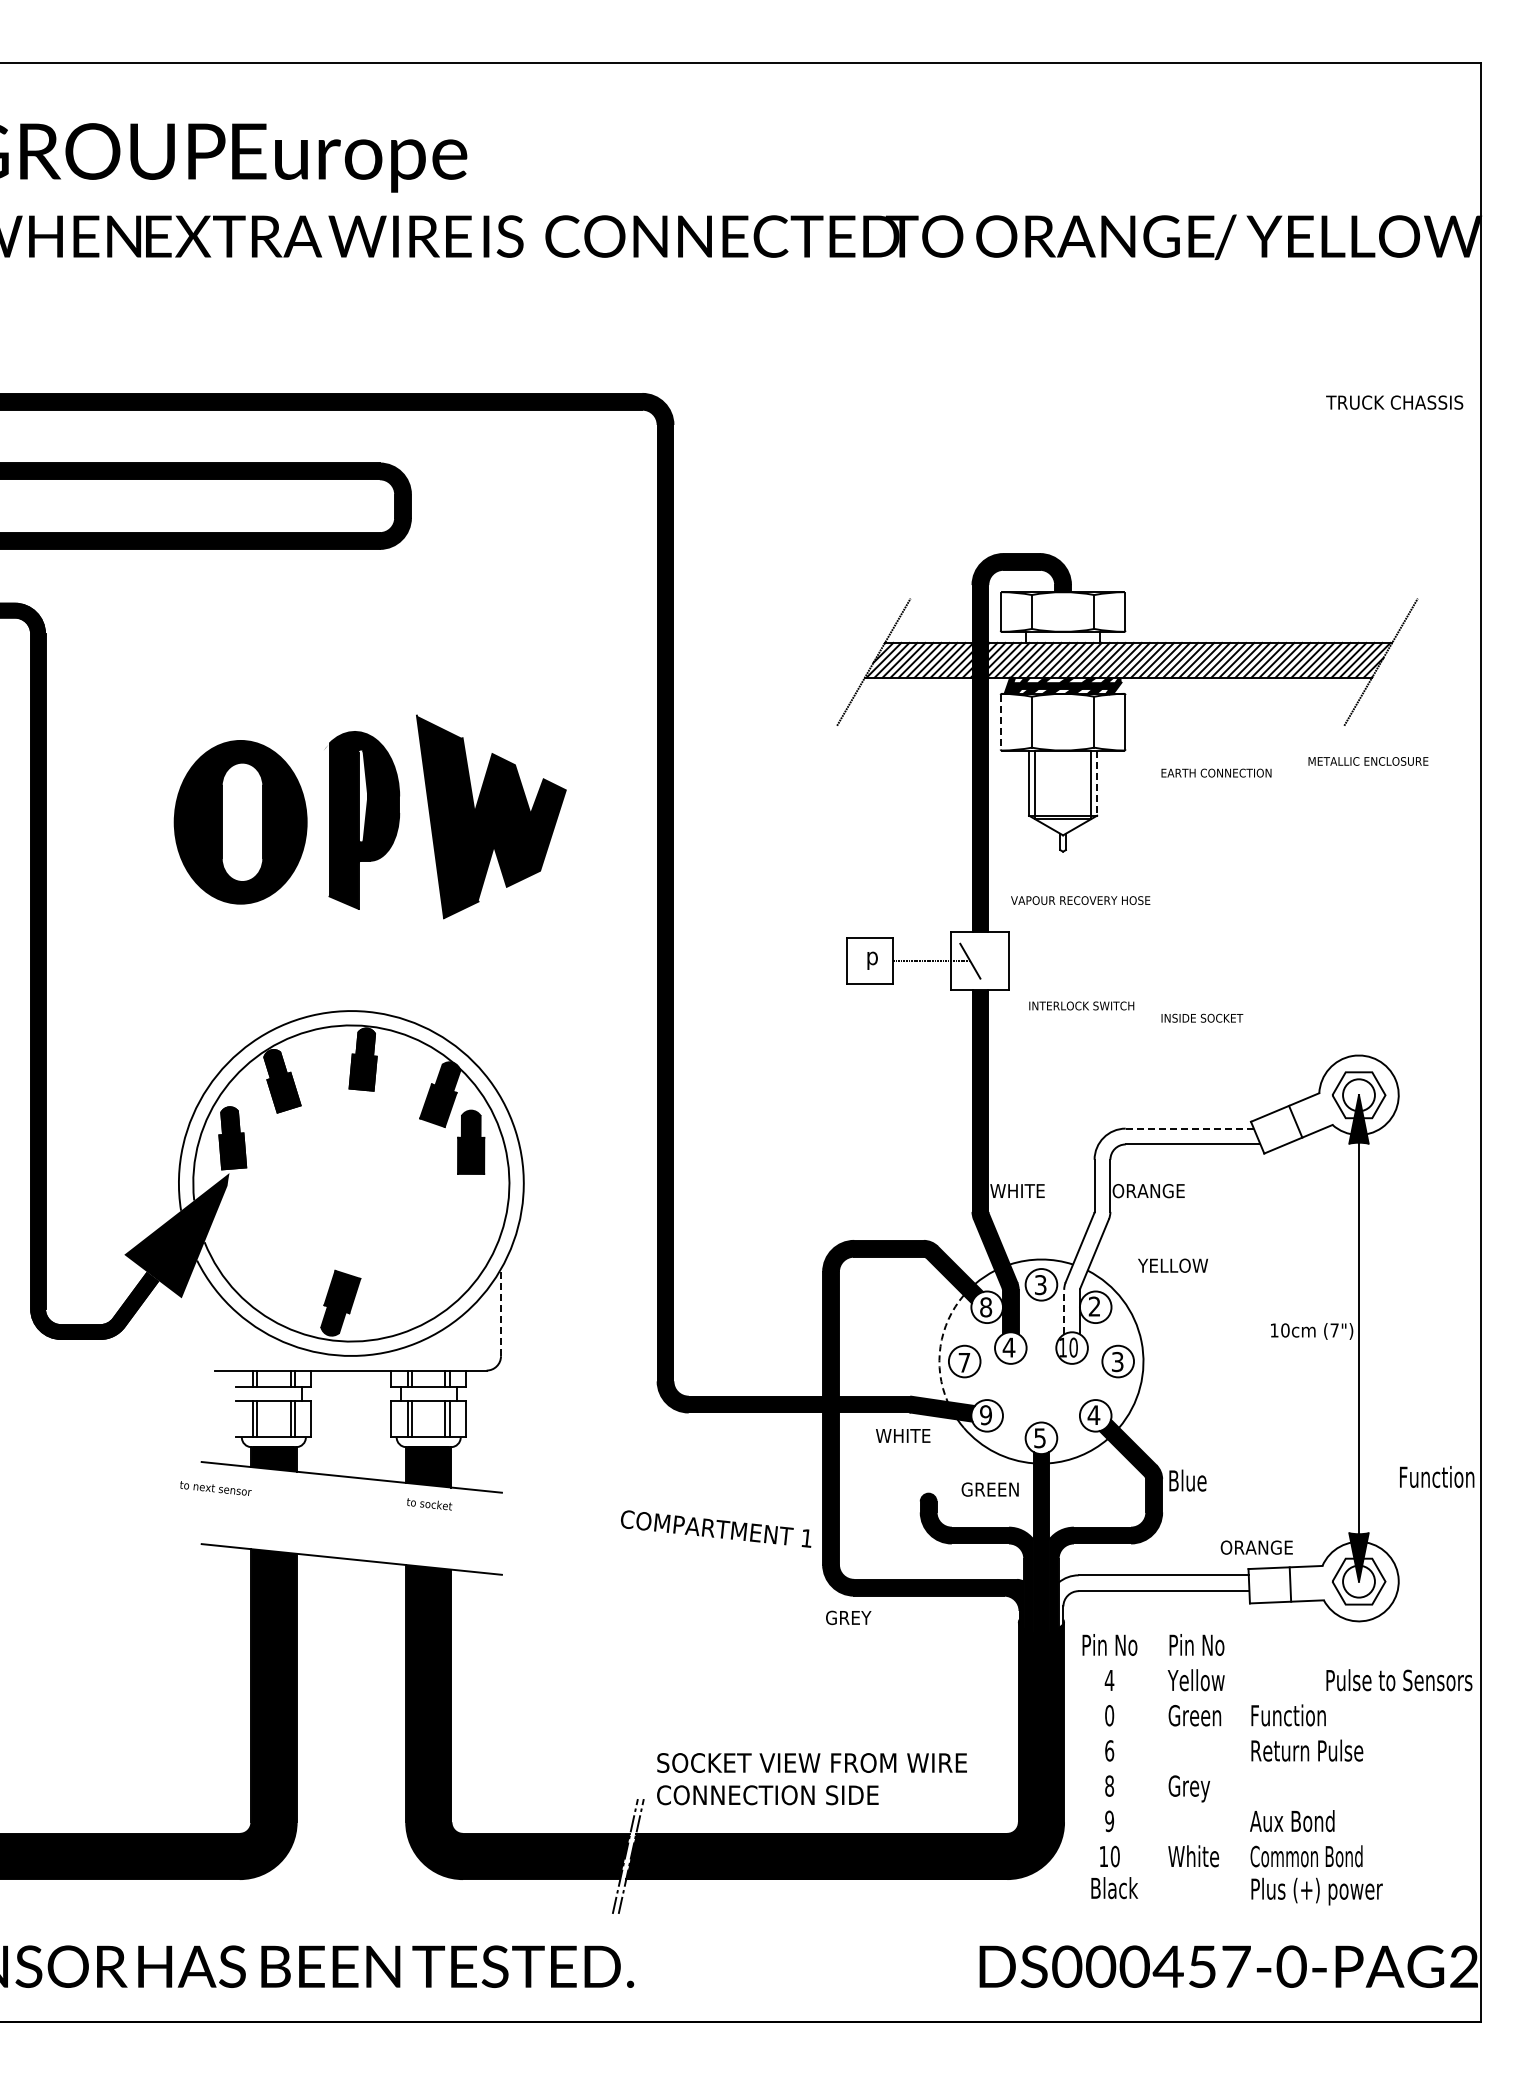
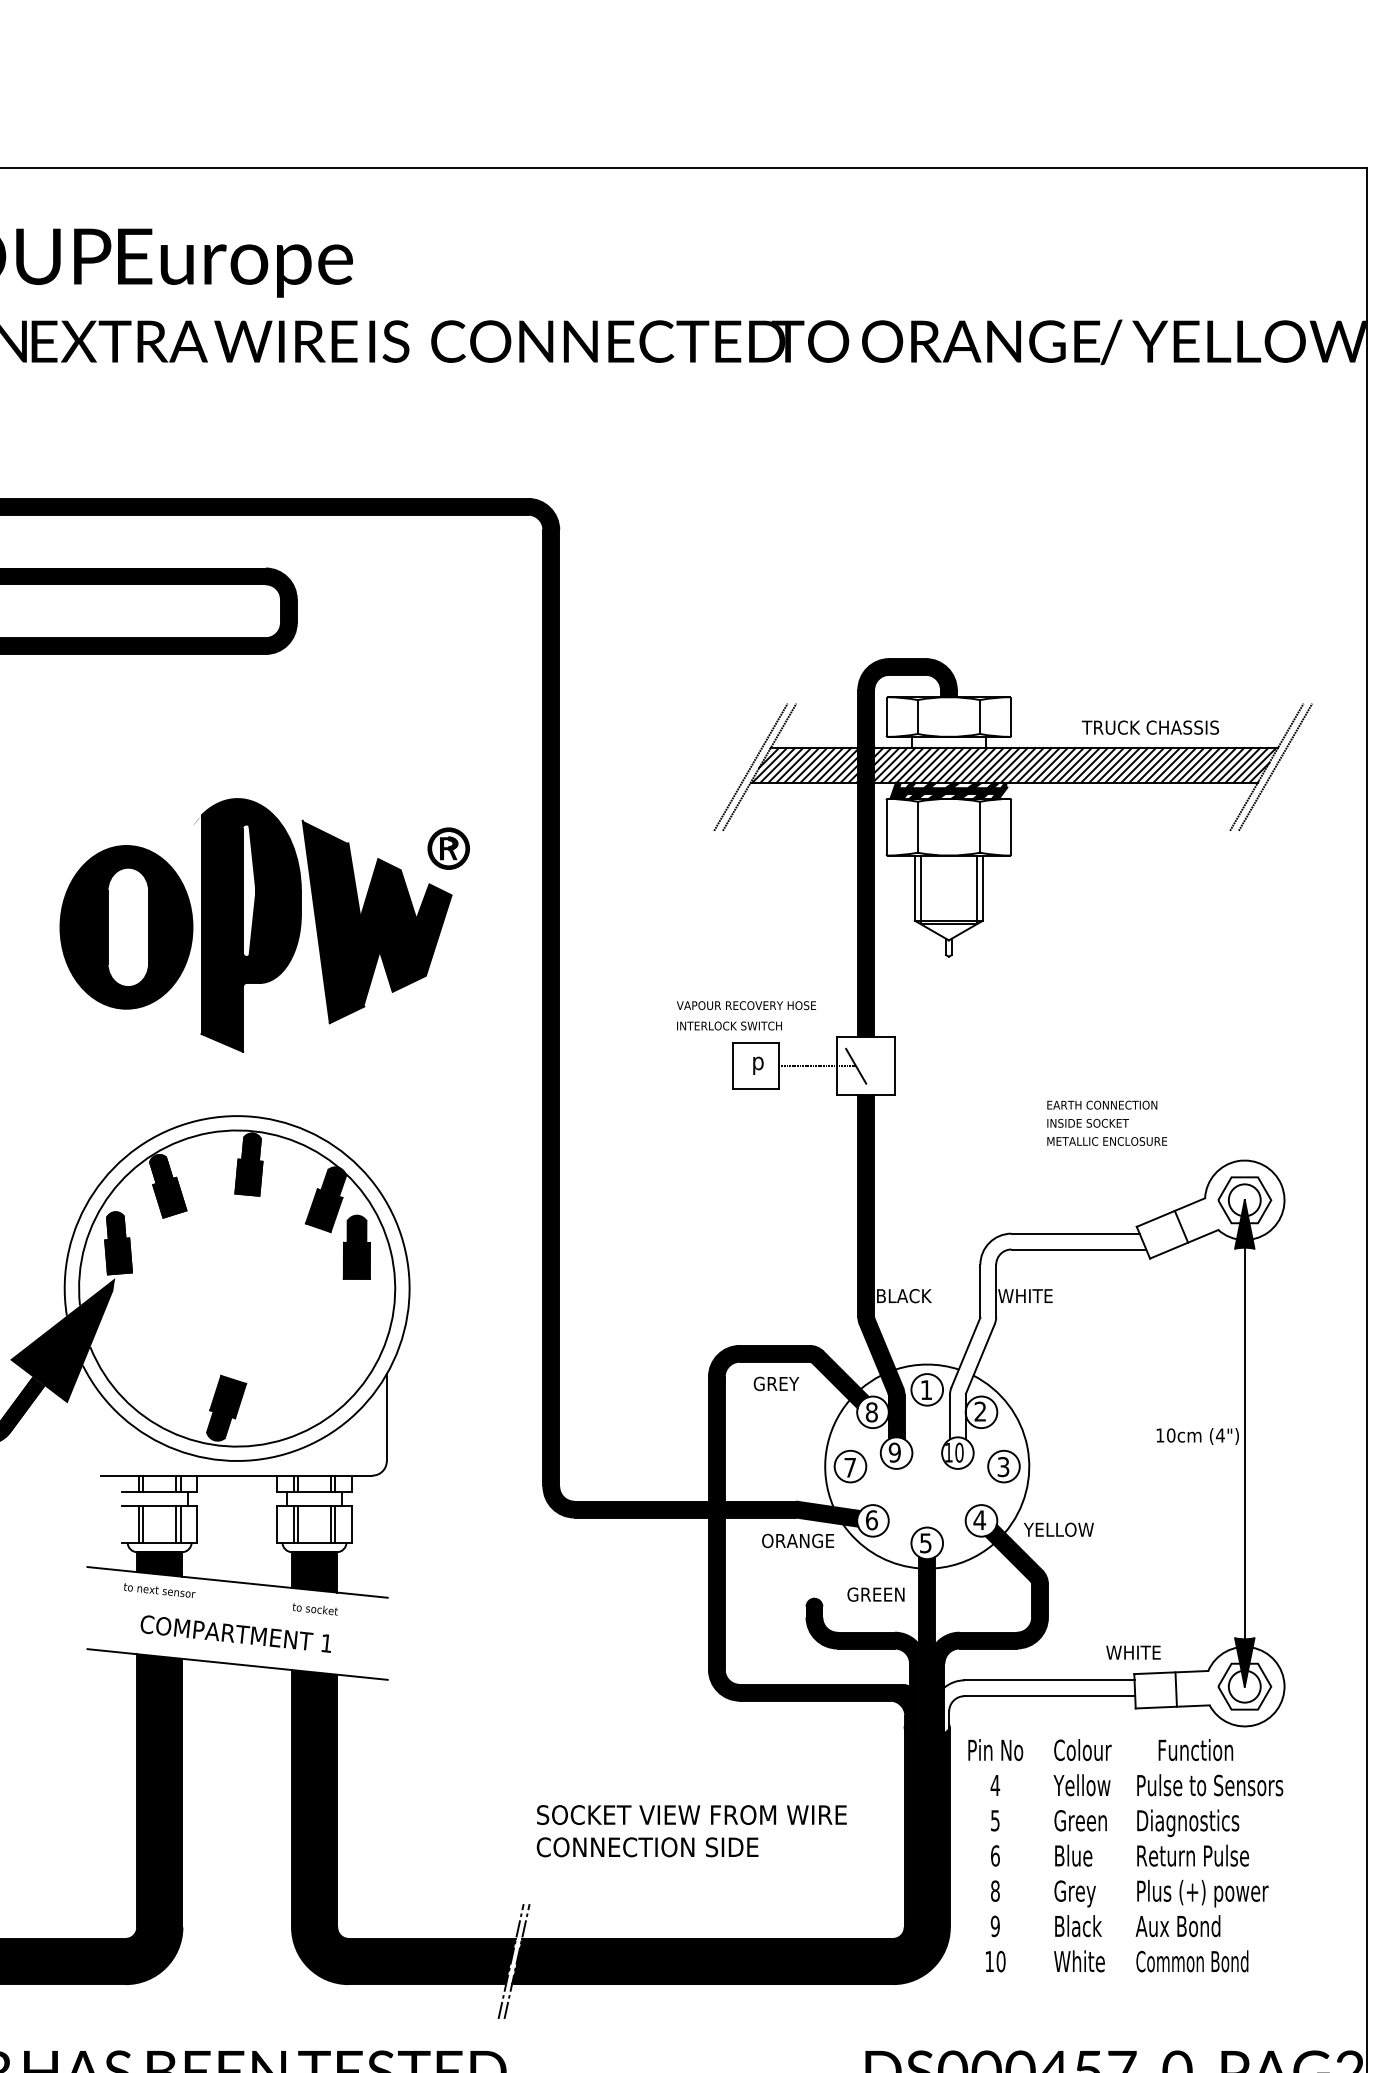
text: (1394, 402) -> (1150, 727), moved
line: (864, 661) -> (750, 766), added
line: (1389, 661) -> (1275, 766), added
line: (1000, 722) -> (886, 827), dashed -> solid
part: (562, 743) -> (448, 848), added
text: (1368, 761) -> (1107, 1141), moved
text: (1216, 772) -> (1102, 1104), moved
line: (1097, 783) -> (983, 888), dashed -> solid
part: (361, 820) -> (247, 925), size x1.43
text: (1080, 900) -> (746, 1005), moved
text: (1081, 1005) -> (729, 1025), moved
line: (1189, 1128) -> (1075, 1233), dashed -> solid
text: (1148, 1190) -> (1034, 1295), ORANGE -> WHITE
text: (1017, 1191) -> (903, 1296), WHITE -> BLACK
text: (1172, 1265) -> (1058, 1529), moved
text: (1040, 1285) -> (926, 1390), 3 -> 1
line: (1064, 1311) -> (950, 1416), dashed -> solid
line: (501, 1312) -> (387, 1417), dashed -> solid
text: (1334, 1330) -> (1220, 1435), (7") -> (4")
arc: (940, 1346) -> (826, 1451), dashed -> solid
text: (1008, 1347) -> (894, 1452), 4 -> 9
text: (986, 1415) -> (872, 1520), 9 -> 6
text: (912, 1435) -> (798, 1540), WHITE -> ORANGE
text: (1437, 1476) -> (1196, 1749), moved
text: (1187, 1480) -> (1073, 1855), moved
text: (215, 1488) -> (159, 1590), moved
text: (716, 1528) -> (236, 1633), moved
text: (1256, 1547) -> (1142, 1652), ORANGE -> WHITE
text: (848, 1617) -> (776, 1383), moved
text: (1196, 1644) -> (1082, 1749), Pin No -> Colour
text: (1399, 1680) -> (1210, 1785), moved
text: (1109, 1715) -> (995, 1820), 0 -> 5
text: (1303, 1717) -> (1189, 1822), Function -> Diagnostics
text: (811, 1779) -> (691, 1831), moved
text: (1114, 1888) -> (1078, 1926), moved
text: (1316, 1891) -> (1202, 1893), moved

